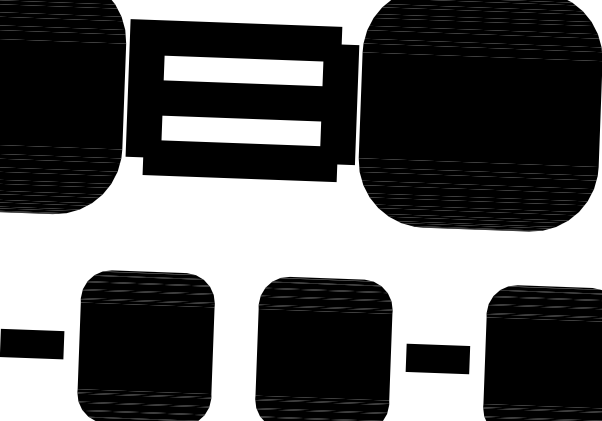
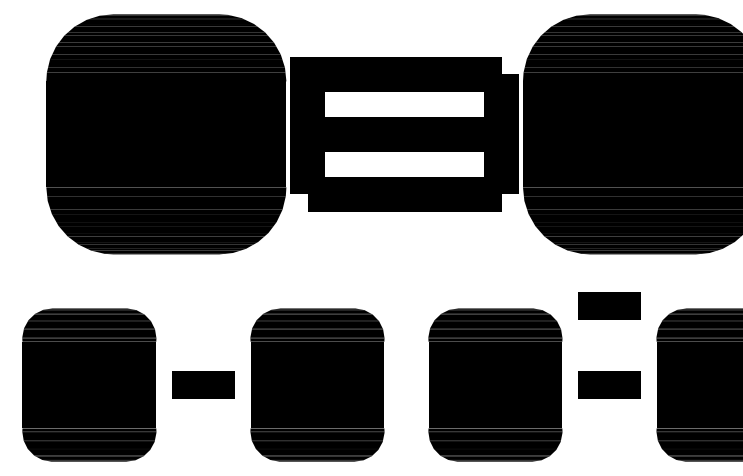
line: (440, 279) -> (609, 305), added

